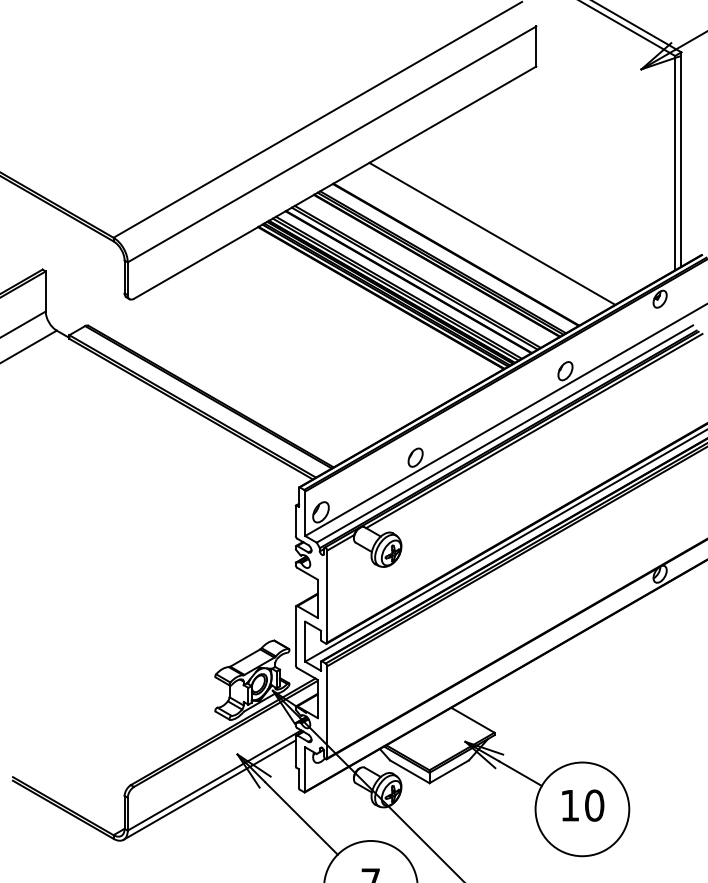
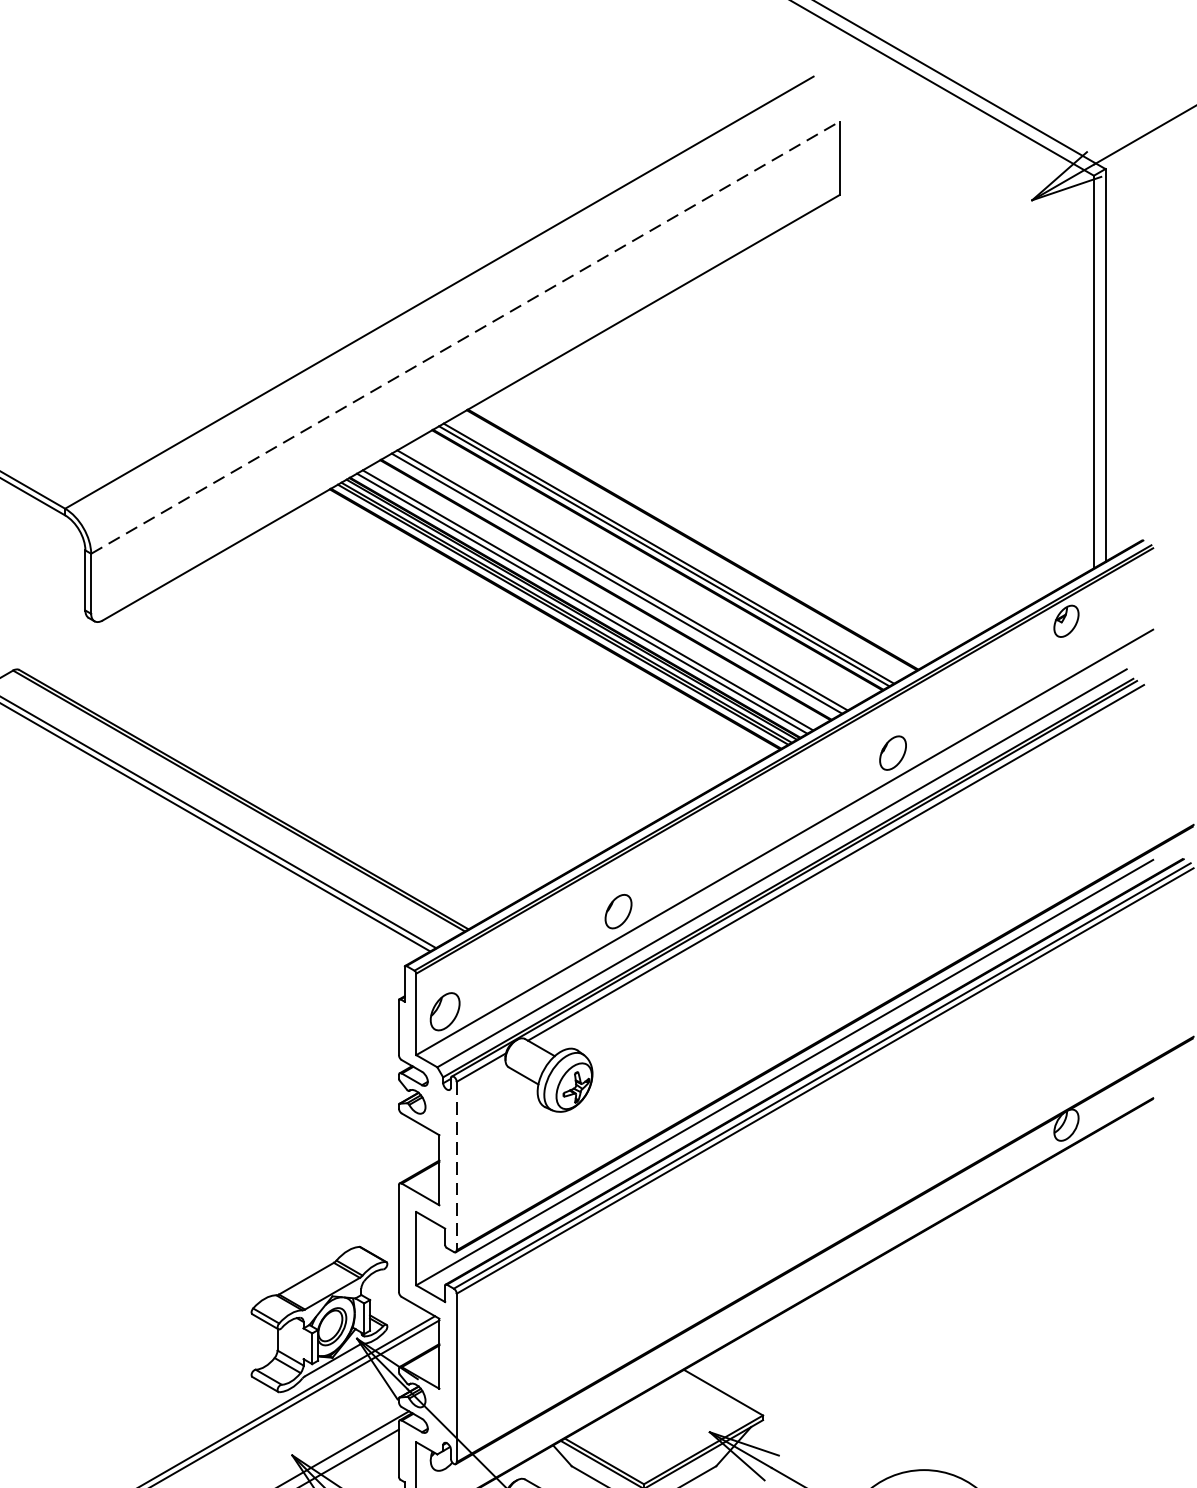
line: (332, 144) -> (466, 337), solid -> dashed
line: (492, 233) -> (759, 500), removed
line: (327, 596) -> (457, 1165), solid -> dashed

